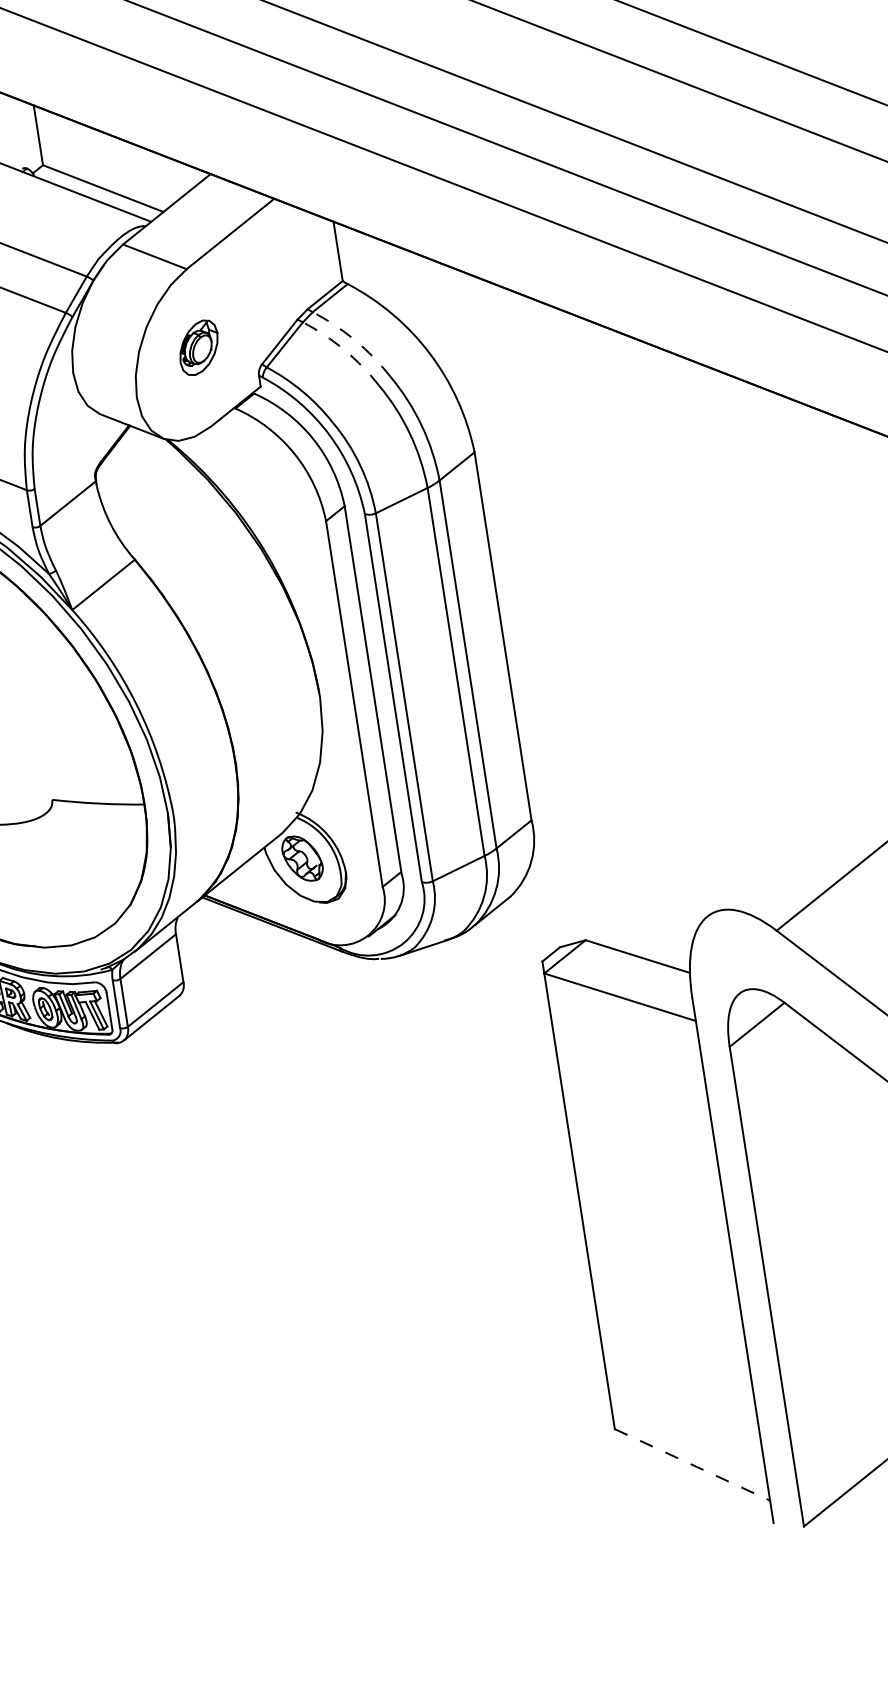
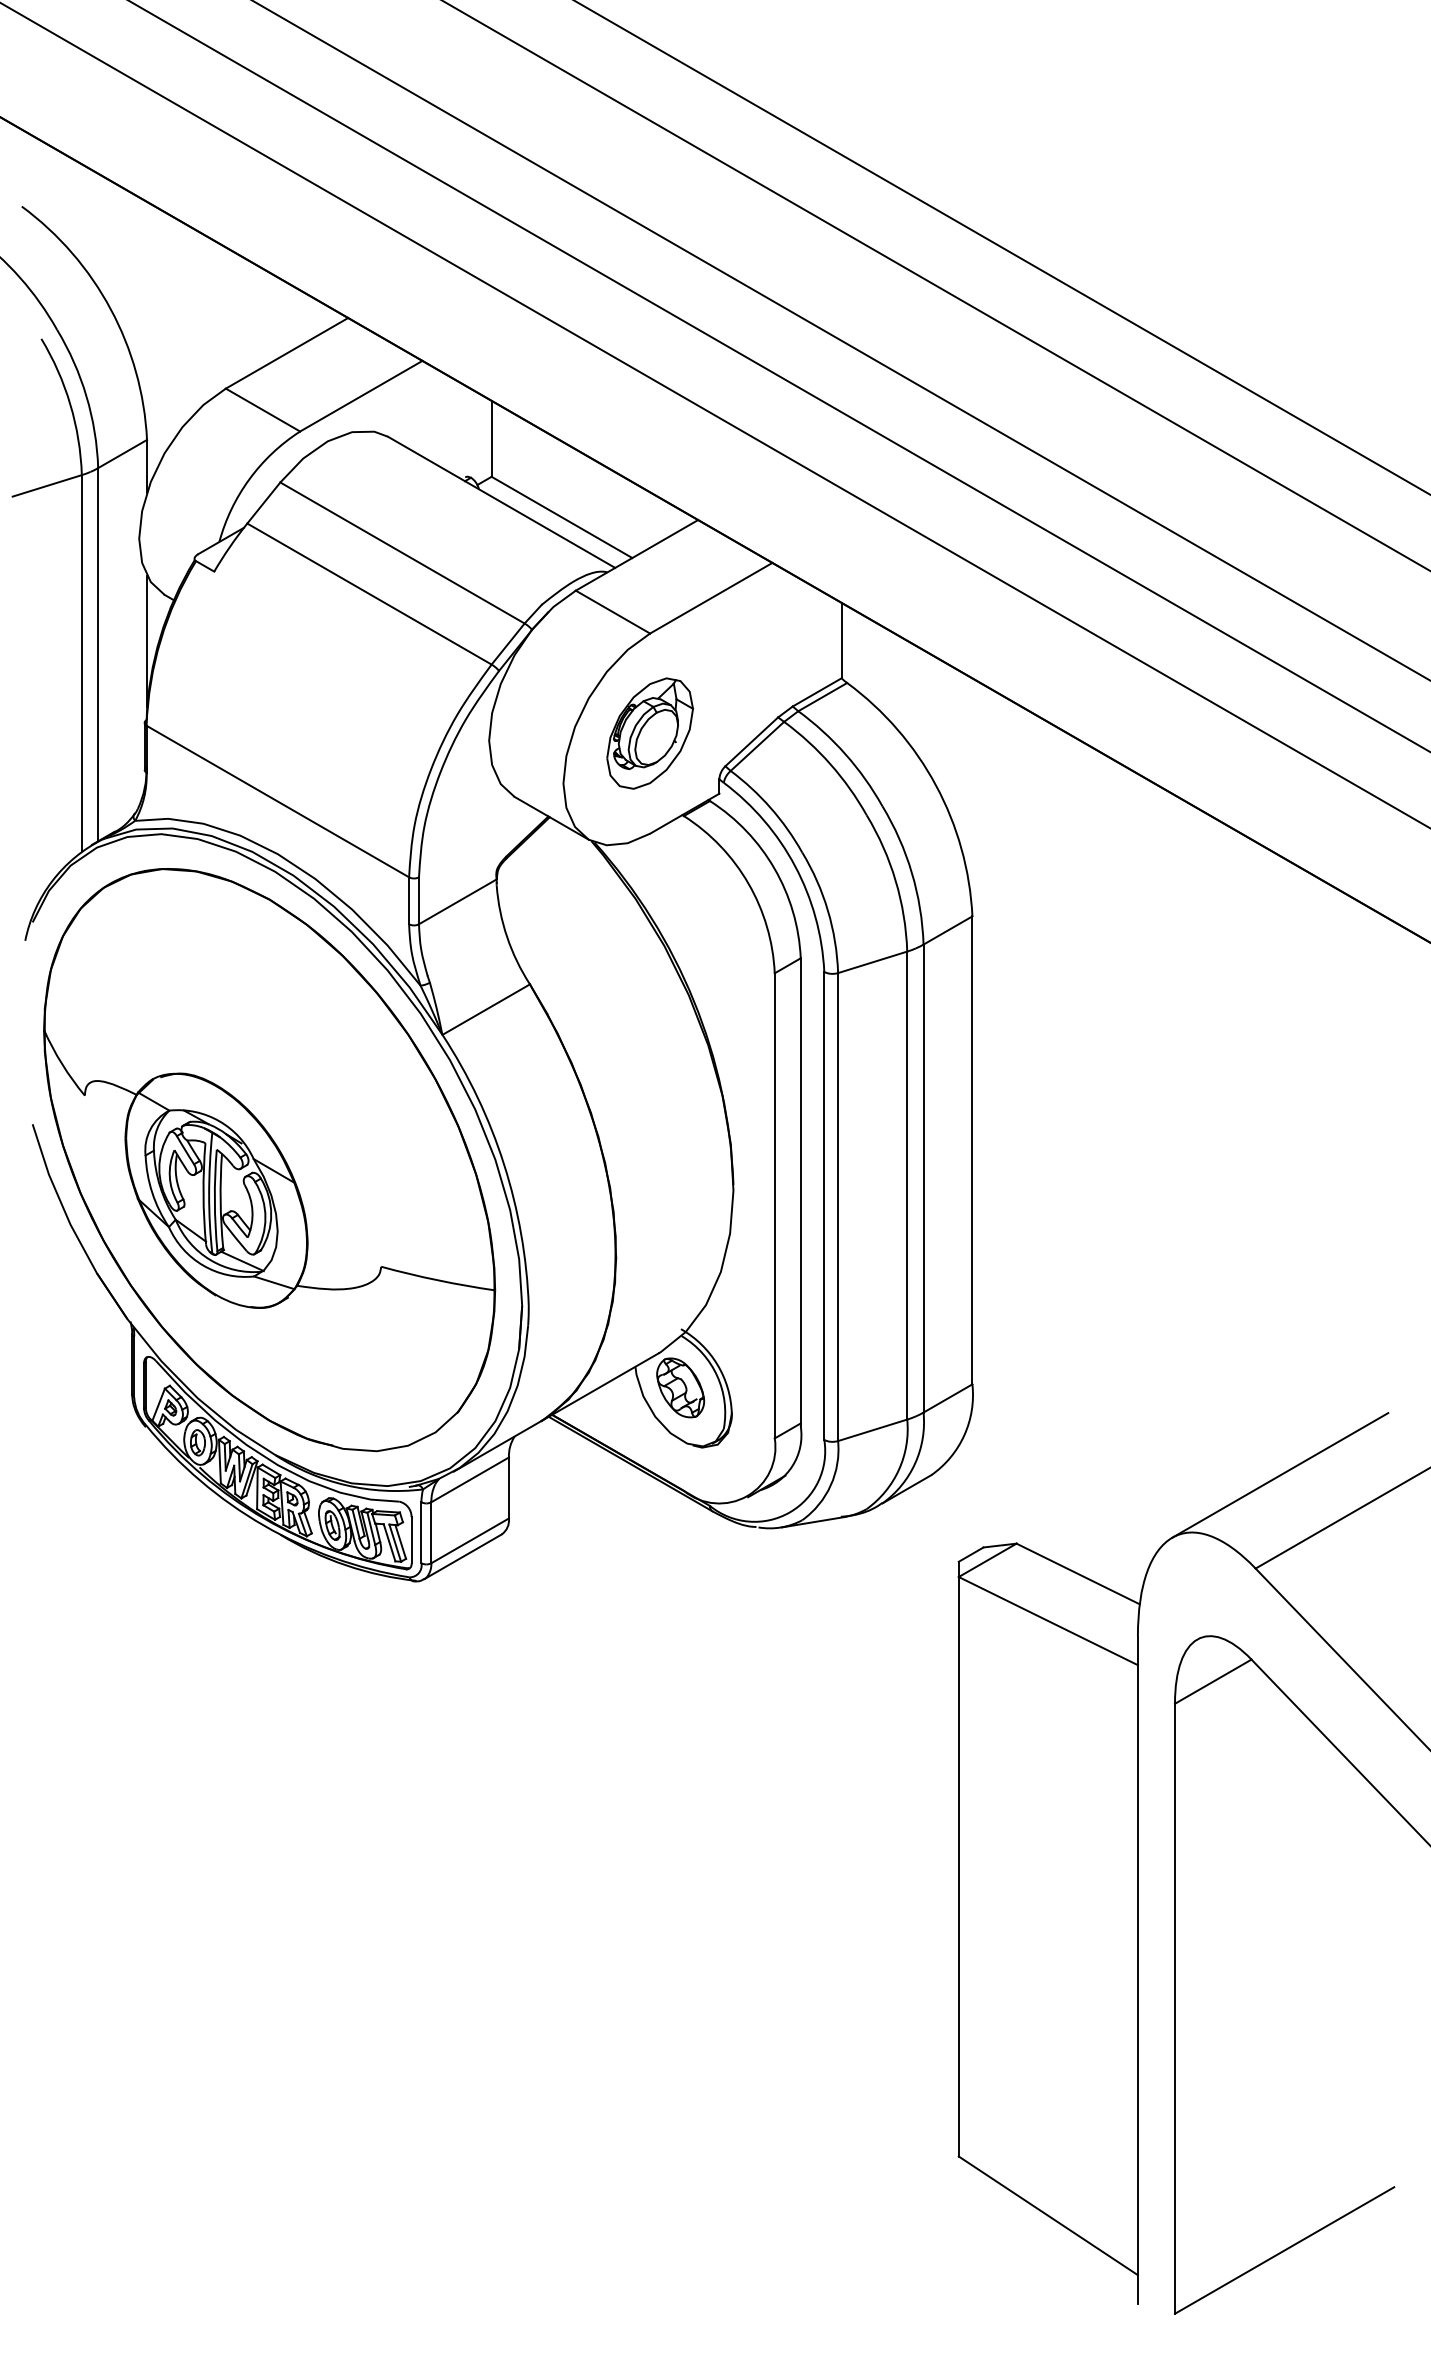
arc: (355, 340) -> (845, 754), dashed -> solid
part: (199, 347) -> (650, 733), size x1.67
arc: (344, 350) -> (830, 764), dashed -> solid
line: (784, 854) -> (1280, 1475), added
line: (692, 1465) -> (1048, 2216), dashed -> solid

